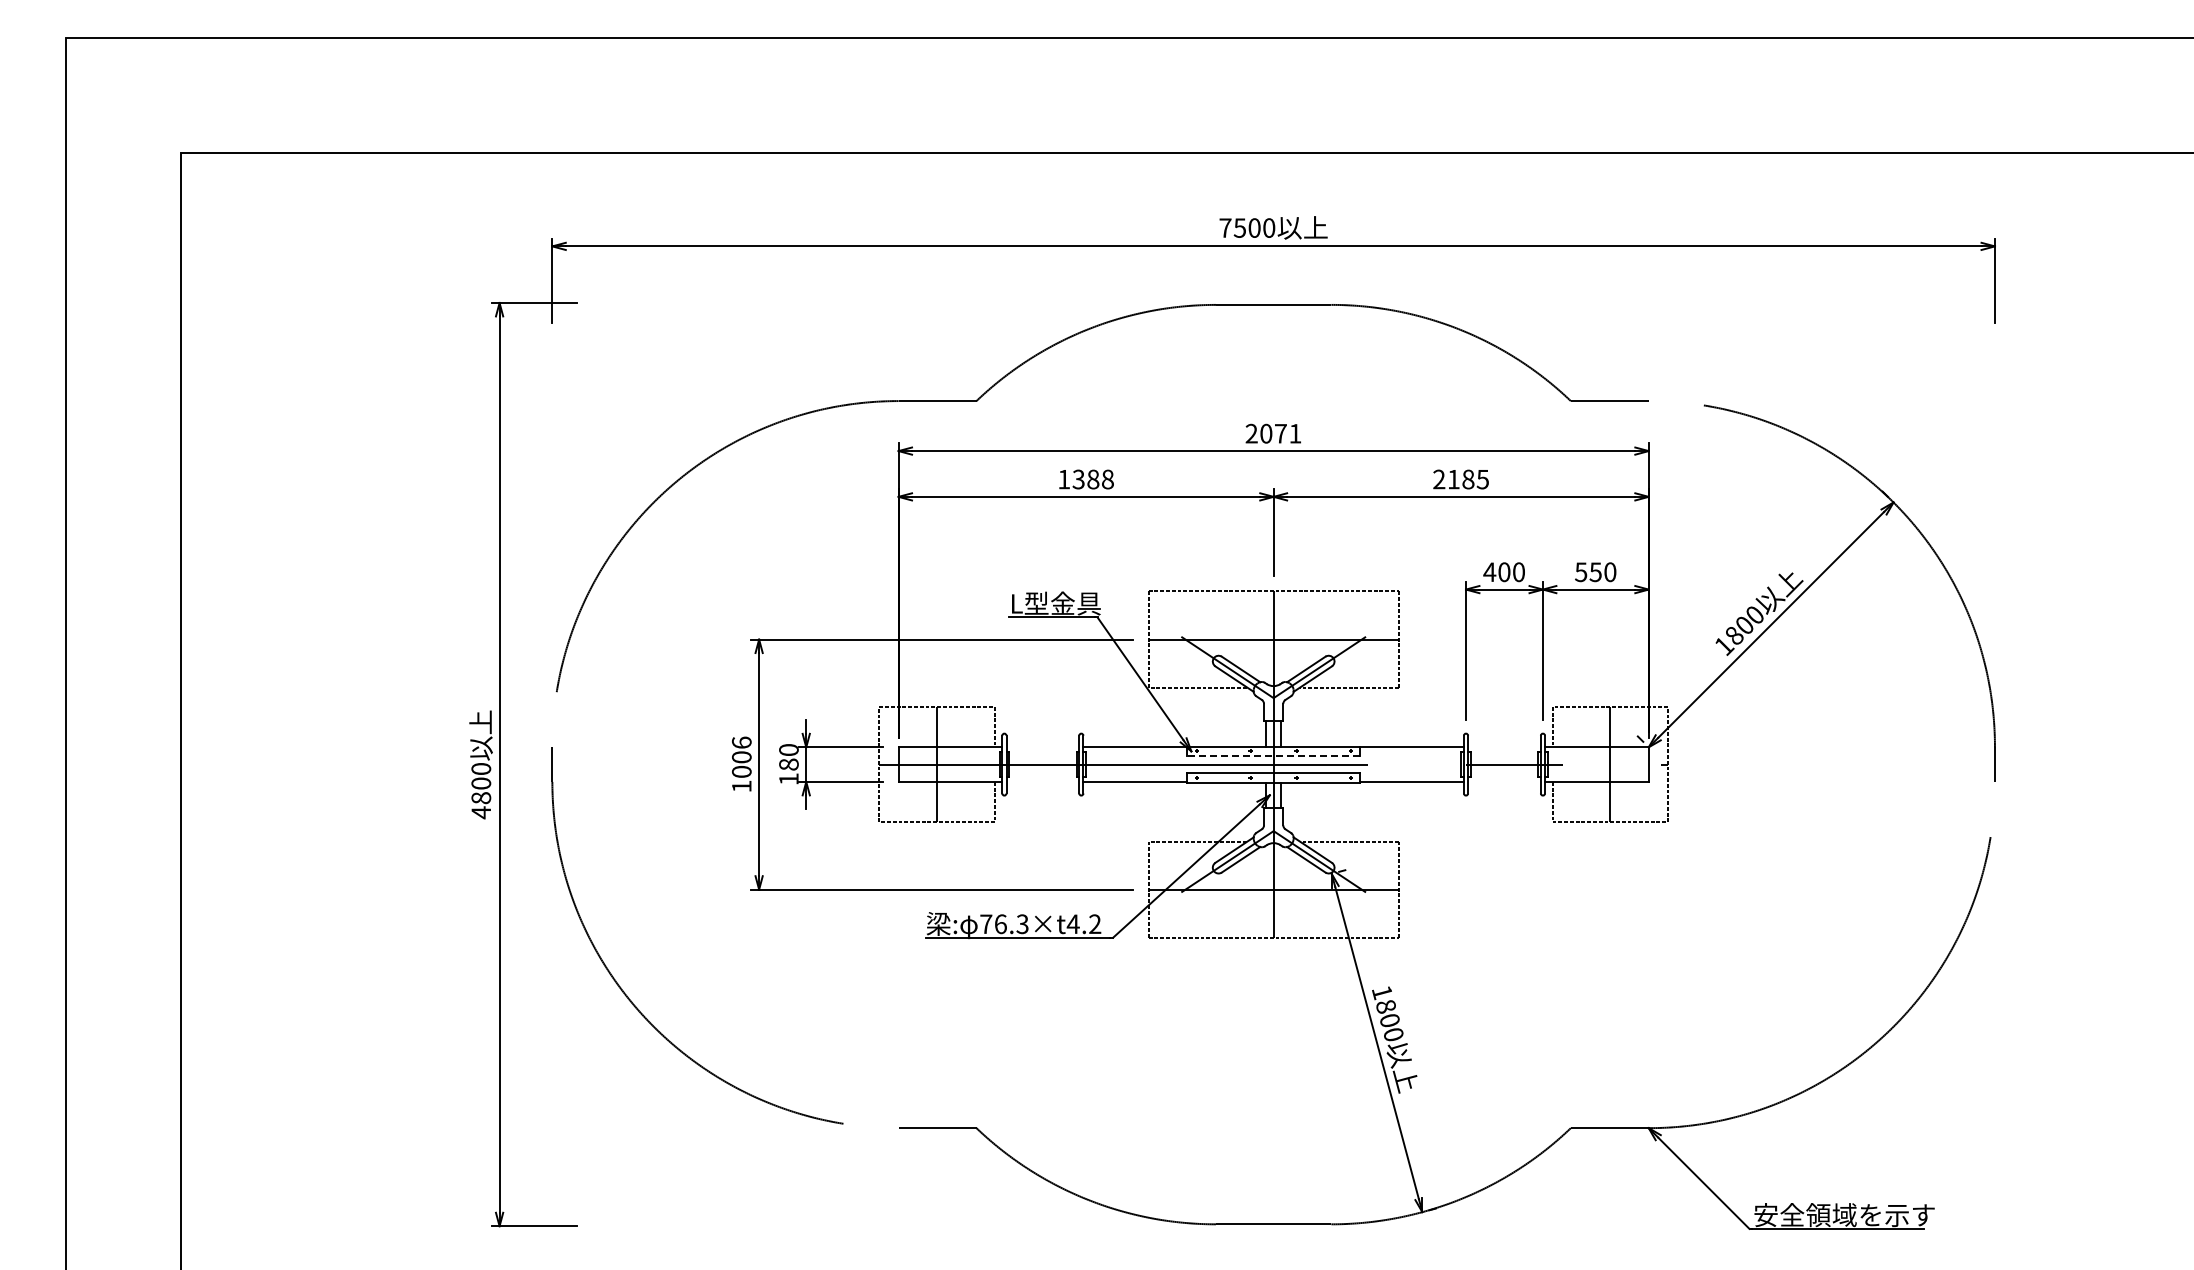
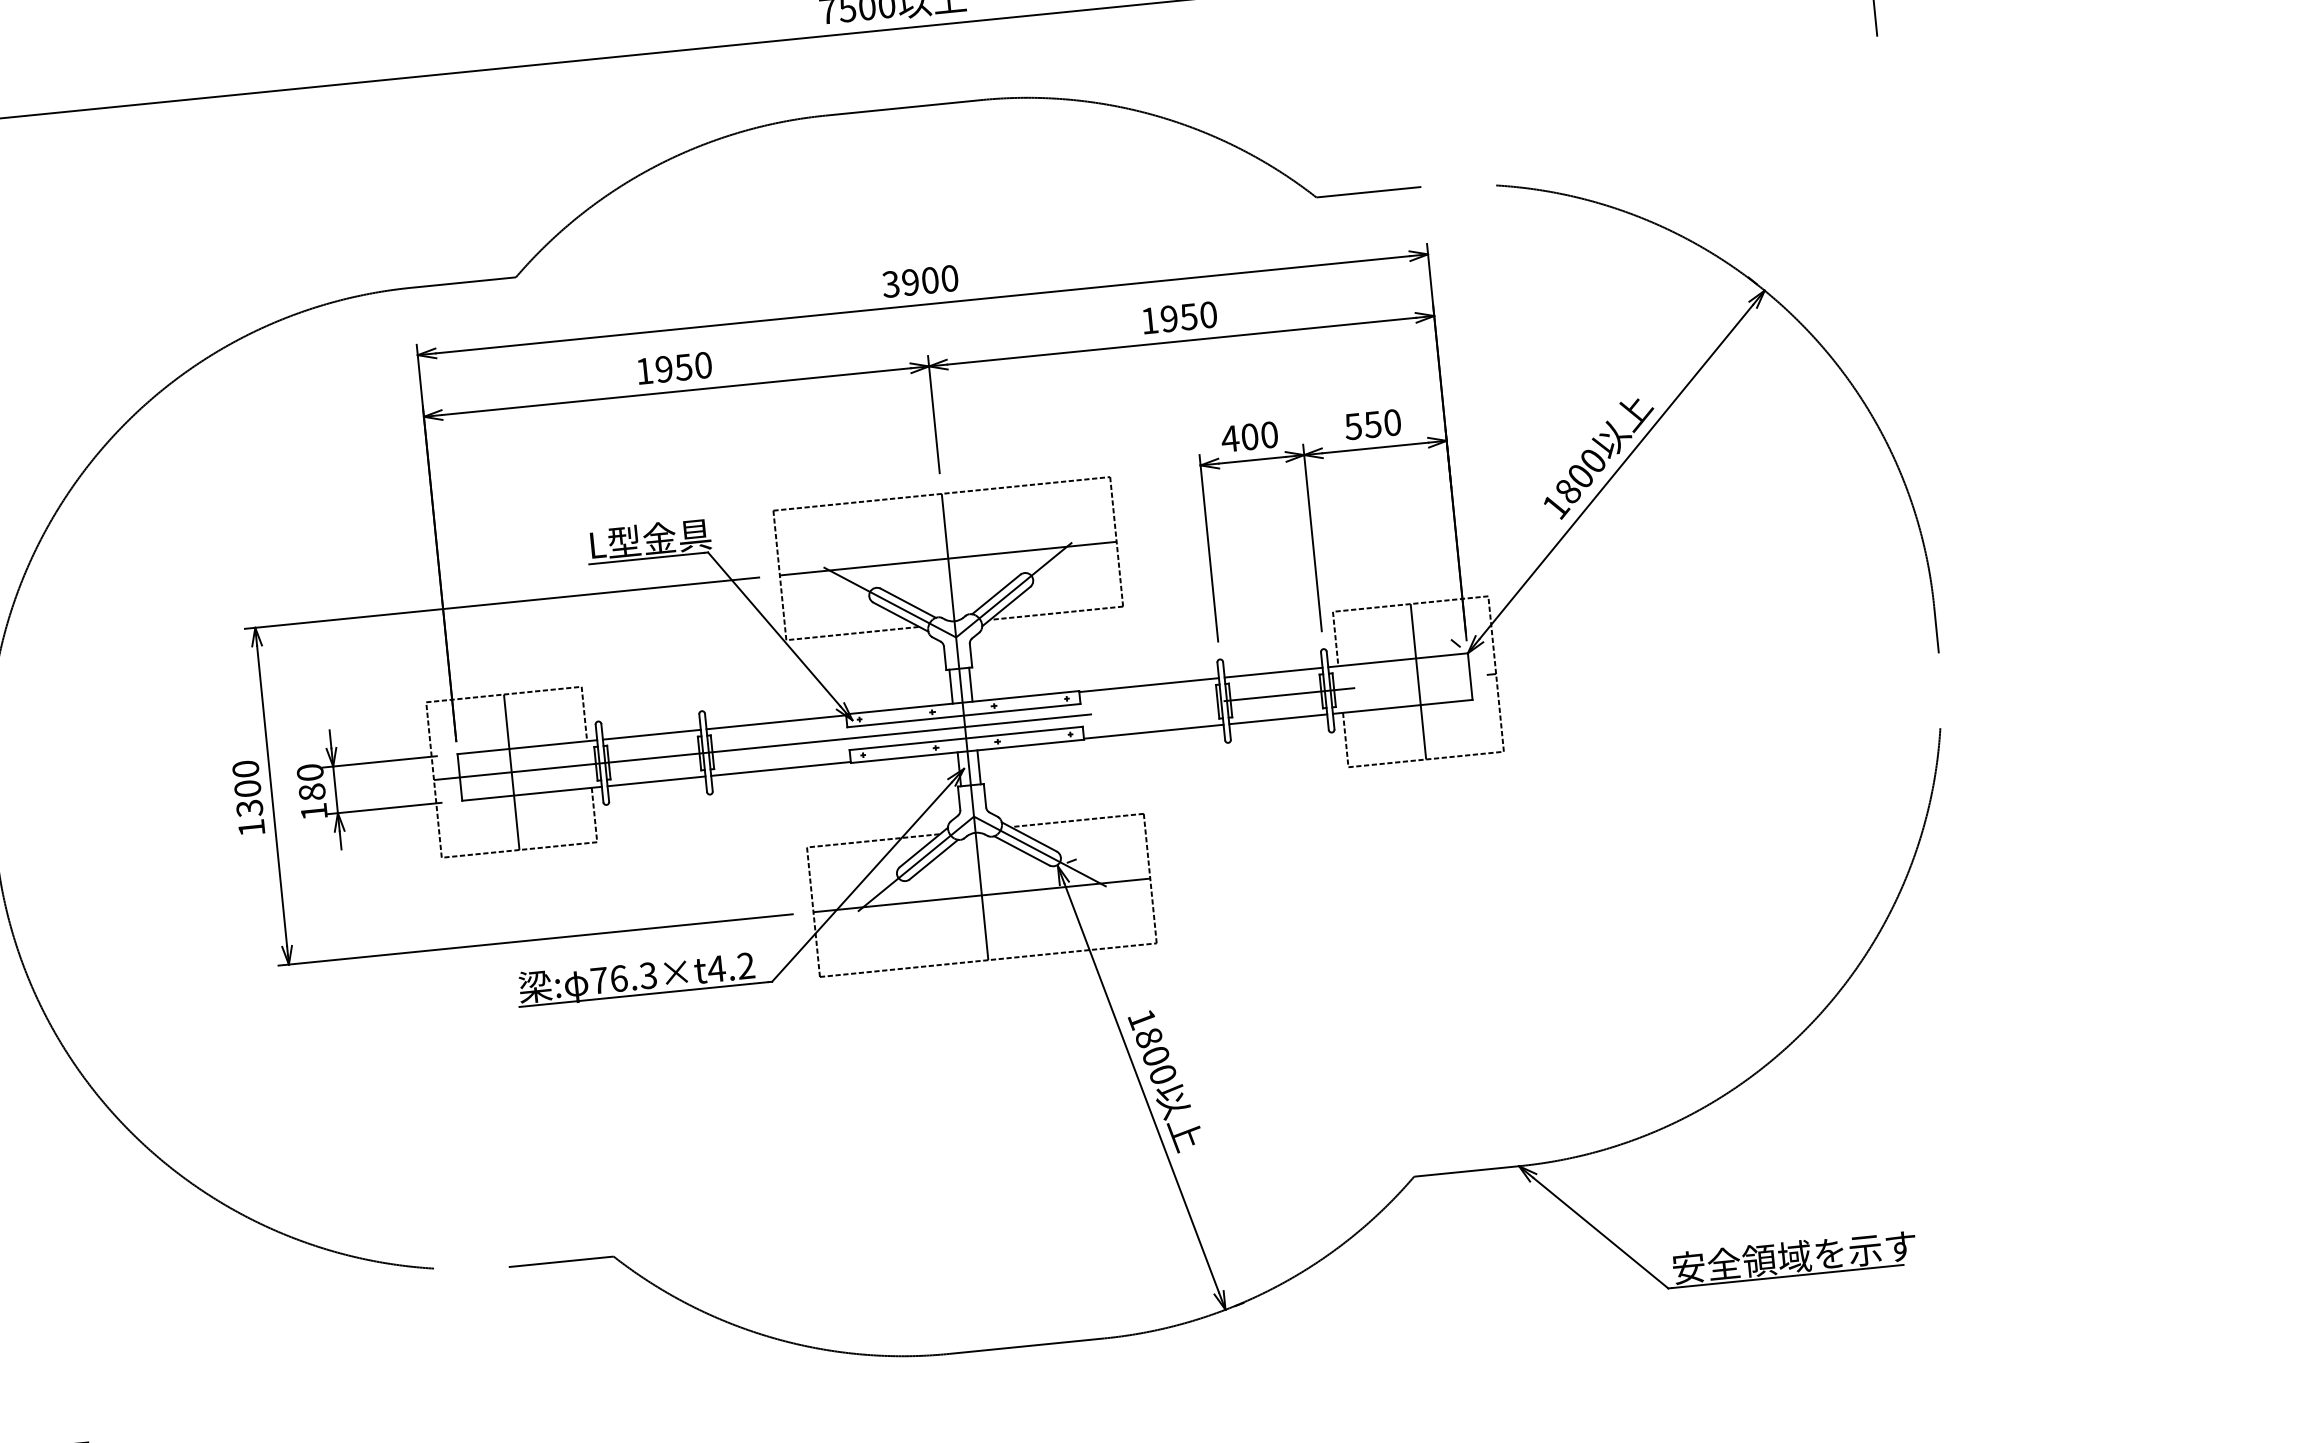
text: (1273, 433) -> (920, 281), 2071 -> 3900
text: (1092, 479) -> (682, 367), 1388 -> 1950
text: (1460, 479) -> (1178, 317), 2185 -> 1950
line: (1042, 747) -> (651, 735), added
line: (1504, 747) -> (1273, 672), added
line: (1273, 756) -> (963, 716), dashed -> solid
text: (741, 757) -> (247, 788), 1006 -> 1300
line: (1042, 781) -> (656, 780), added
line: (1504, 781) -> (1278, 718), added

